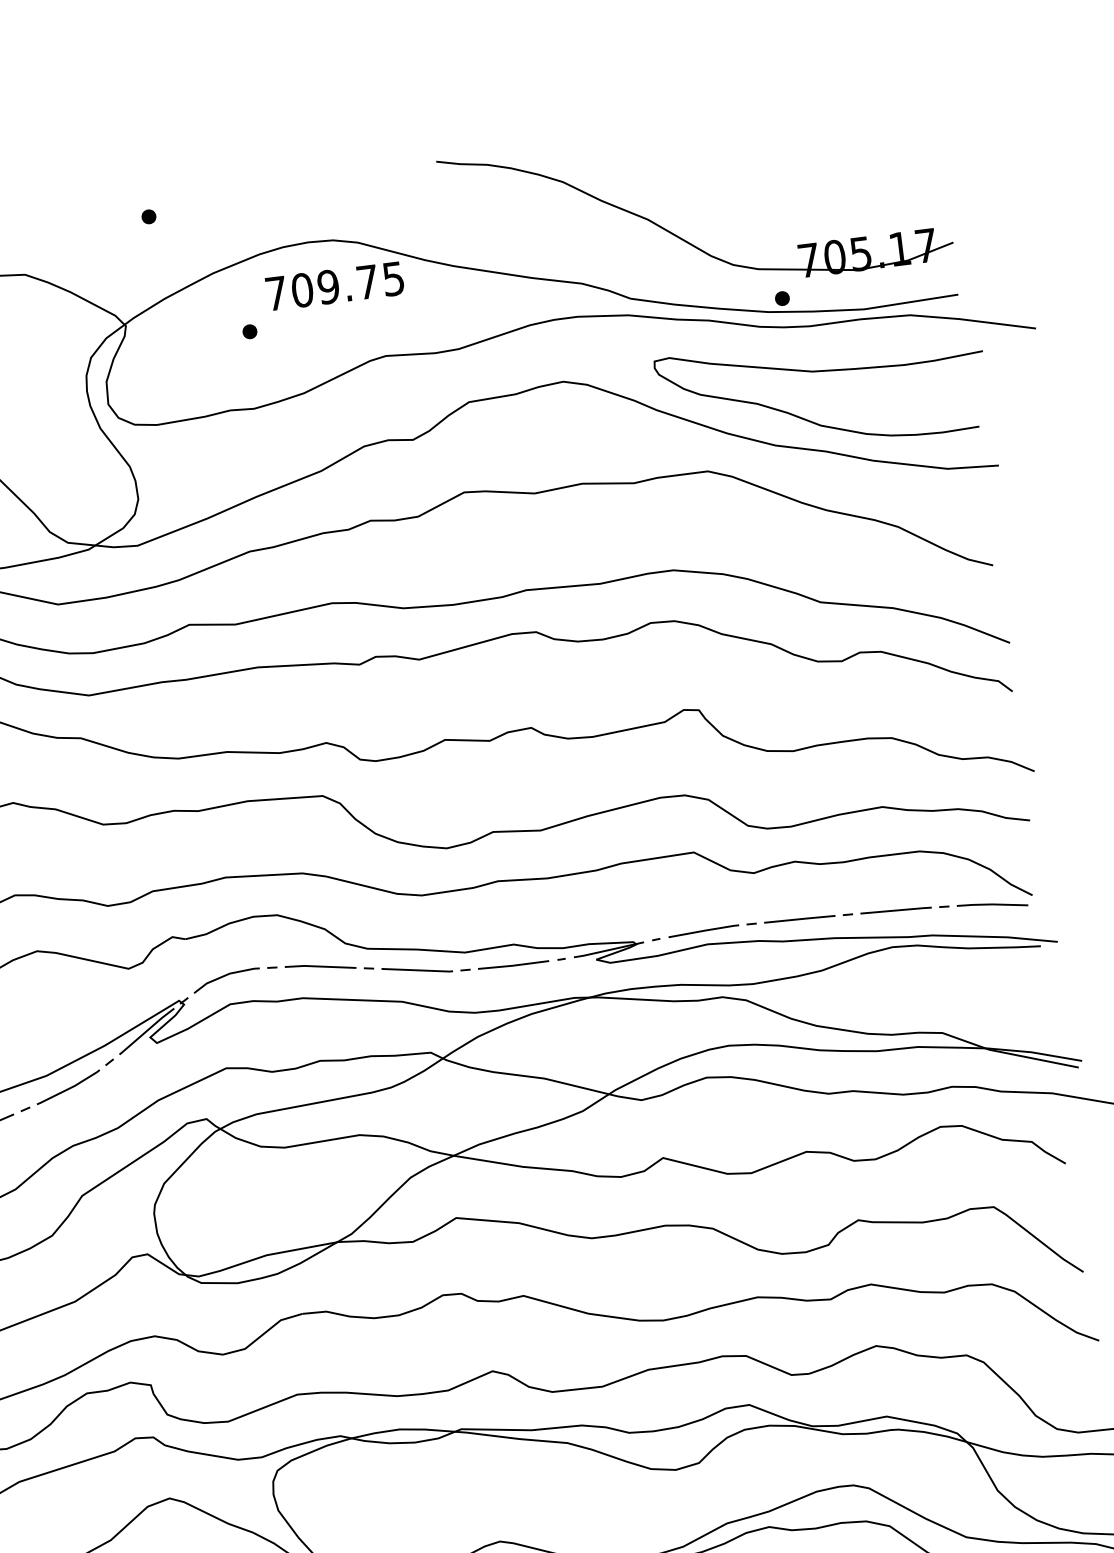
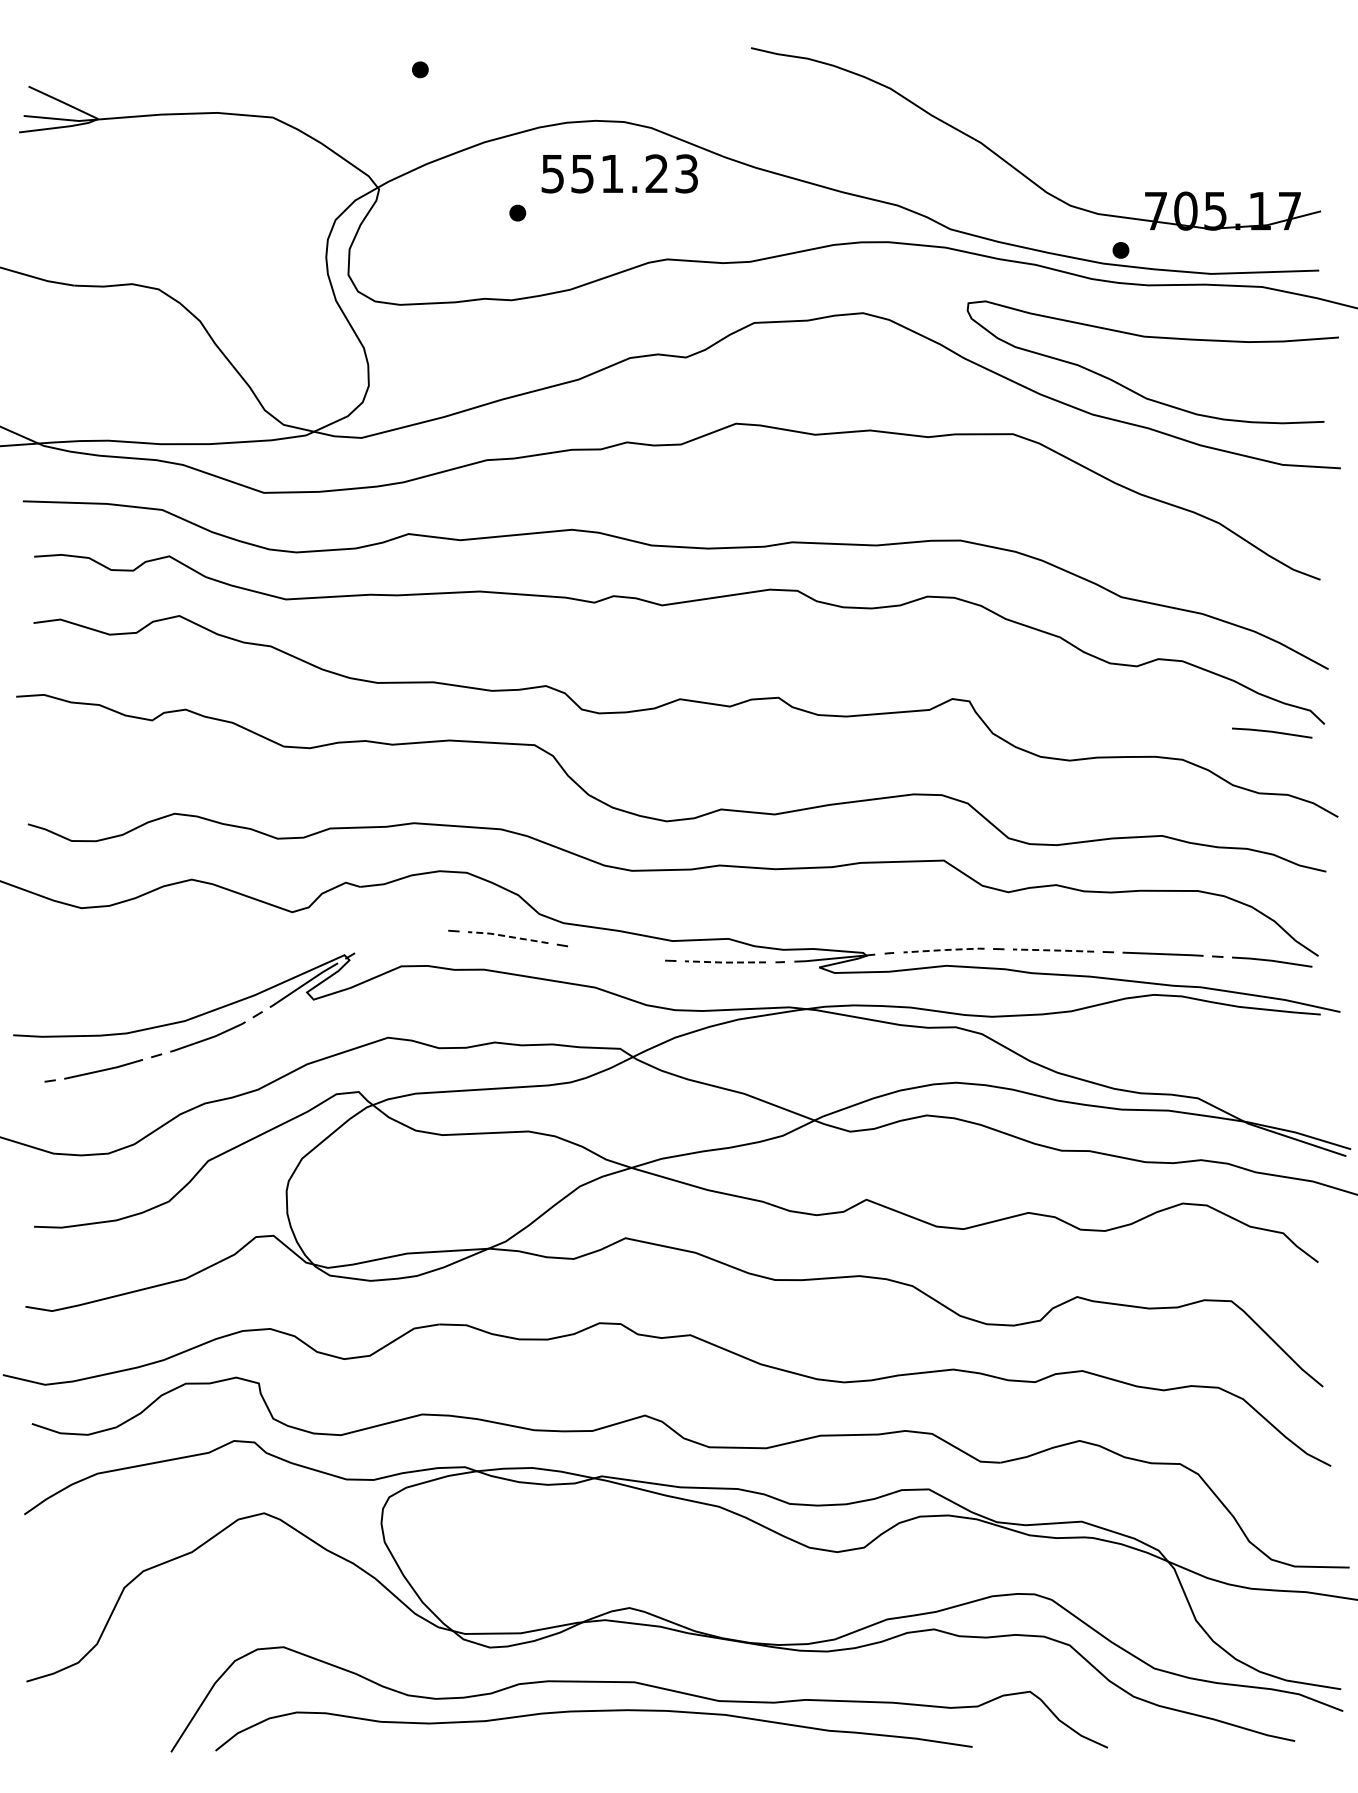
text: (334, 285) -> (619, 173), 709.75 -> 551.23
line: (967, 704) -> (1272, 732), added
line: (799, 919) -> (1053, 950), solid -> dashed
line: (705, 931) -> (945, 950), solid -> dashed
line: (512, 965) -> (724, 962), solid -> dashed
line: (319, 966) -> (507, 936), solid -> dashed
line: (417, 970) -> (616, 954), removed
line: (225, 976) -> (400, 934), removed

